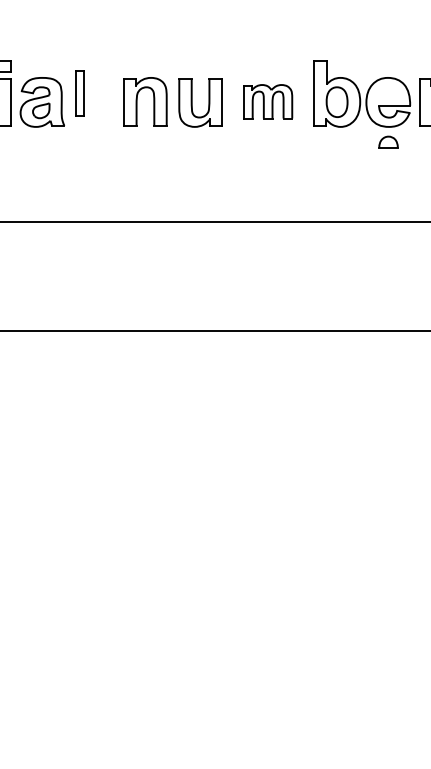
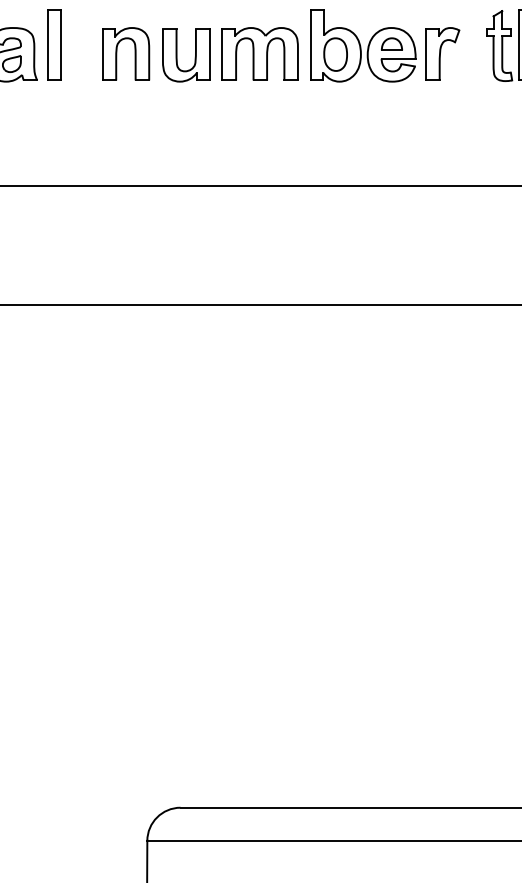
part: (80, 92) -> (54, 44), size x1.43
part: (267, 101) -> (259, 53), size x1.43
part: (388, 141) -> (391, 43), moved

